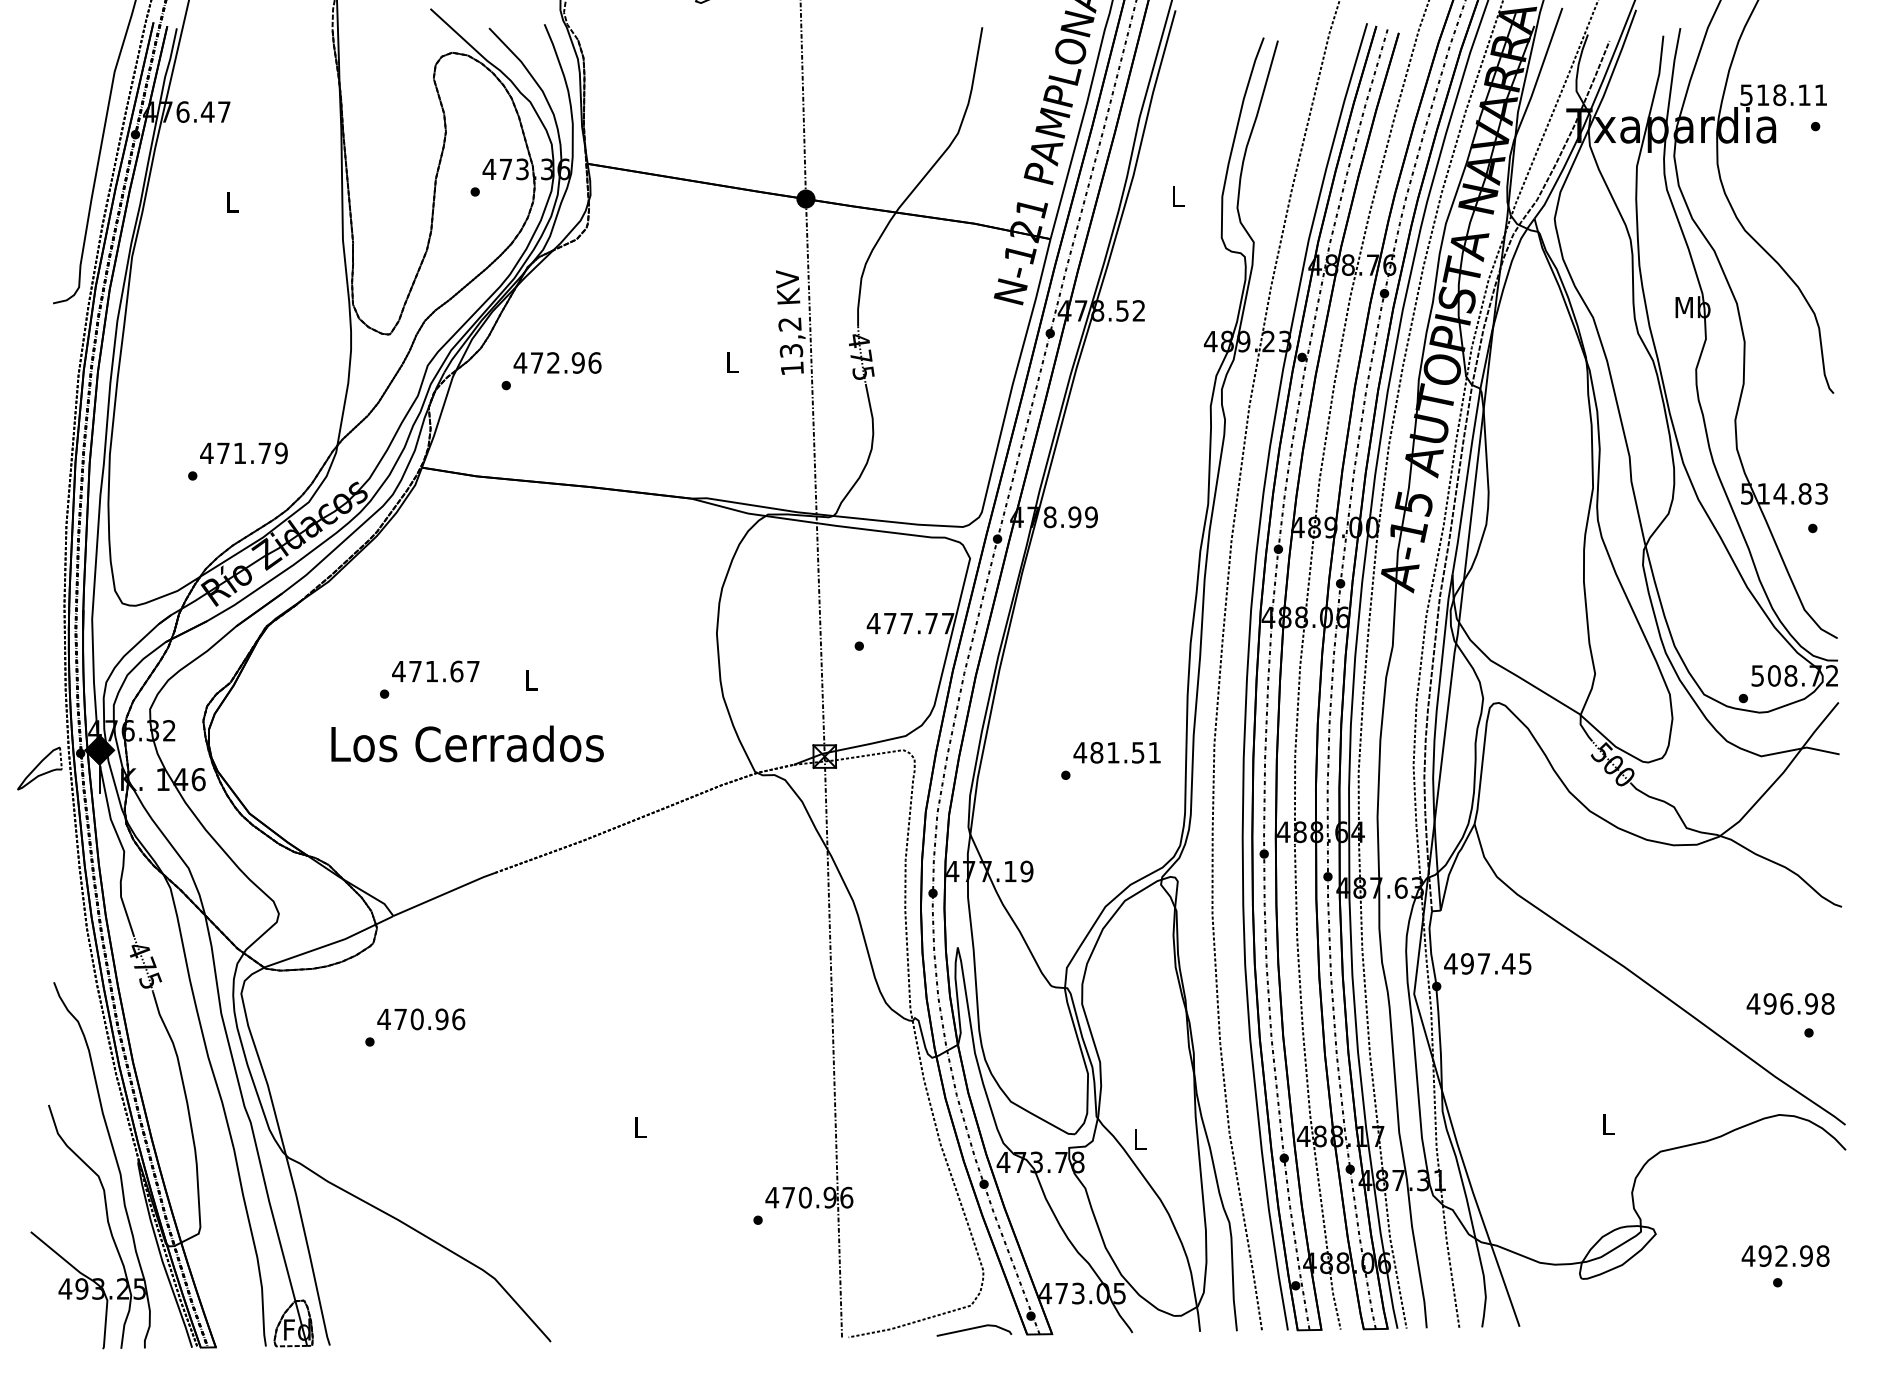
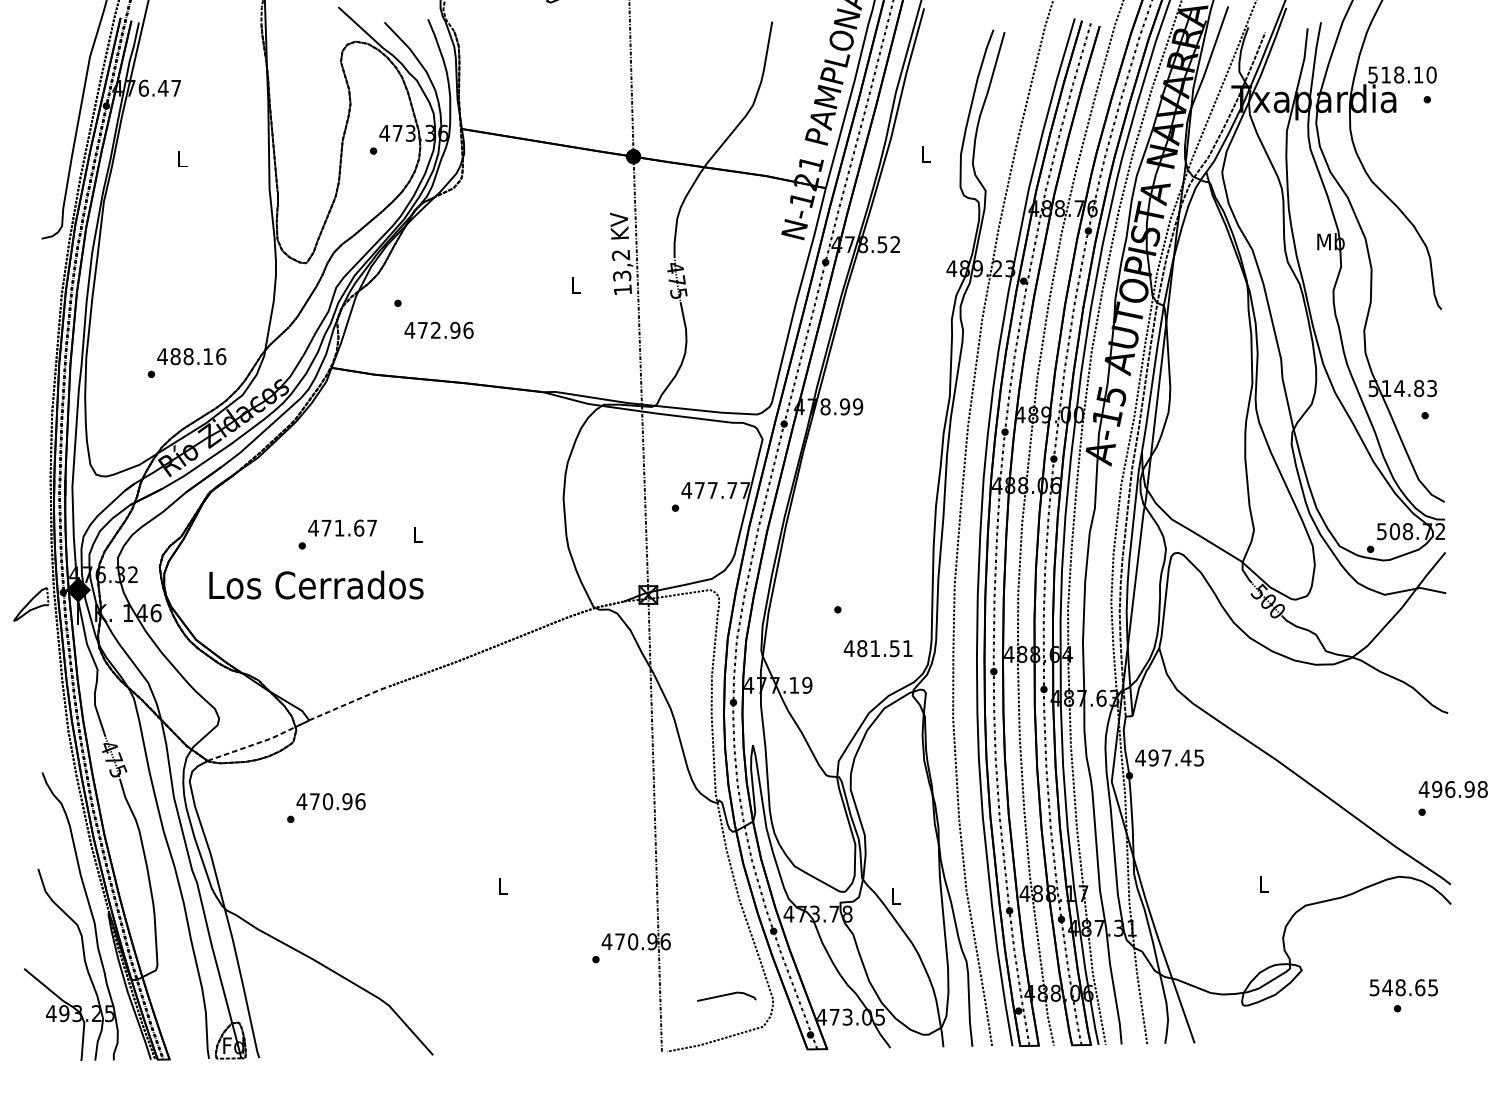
text: (1820, 95) -> (1431, 75), 518.11 -> 518.10
text: (557, 362) -> (439, 330), moved
text: (252, 453) -> (198, 356), 471.79 -> 488.16
text: (467, 743) -> (316, 584), moved
text: (1116, 752) -> (877, 648), moved
line: (444, 894) -> (349, 703), solid -> dashed
line: (321, 947) -> (252, 745), solid -> dashed
text: (1790, 1003) -> (1453, 789), moved
text: (1785, 1255) -> (1403, 987), 492.98 -> 548.65
line: (973, 1329) -> (725, 995), moved

